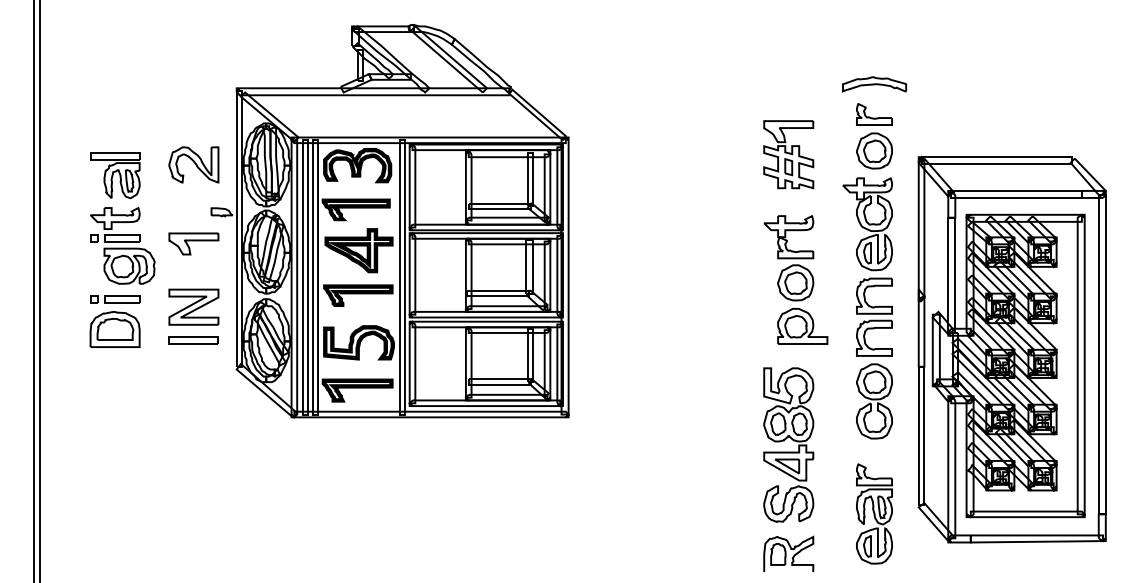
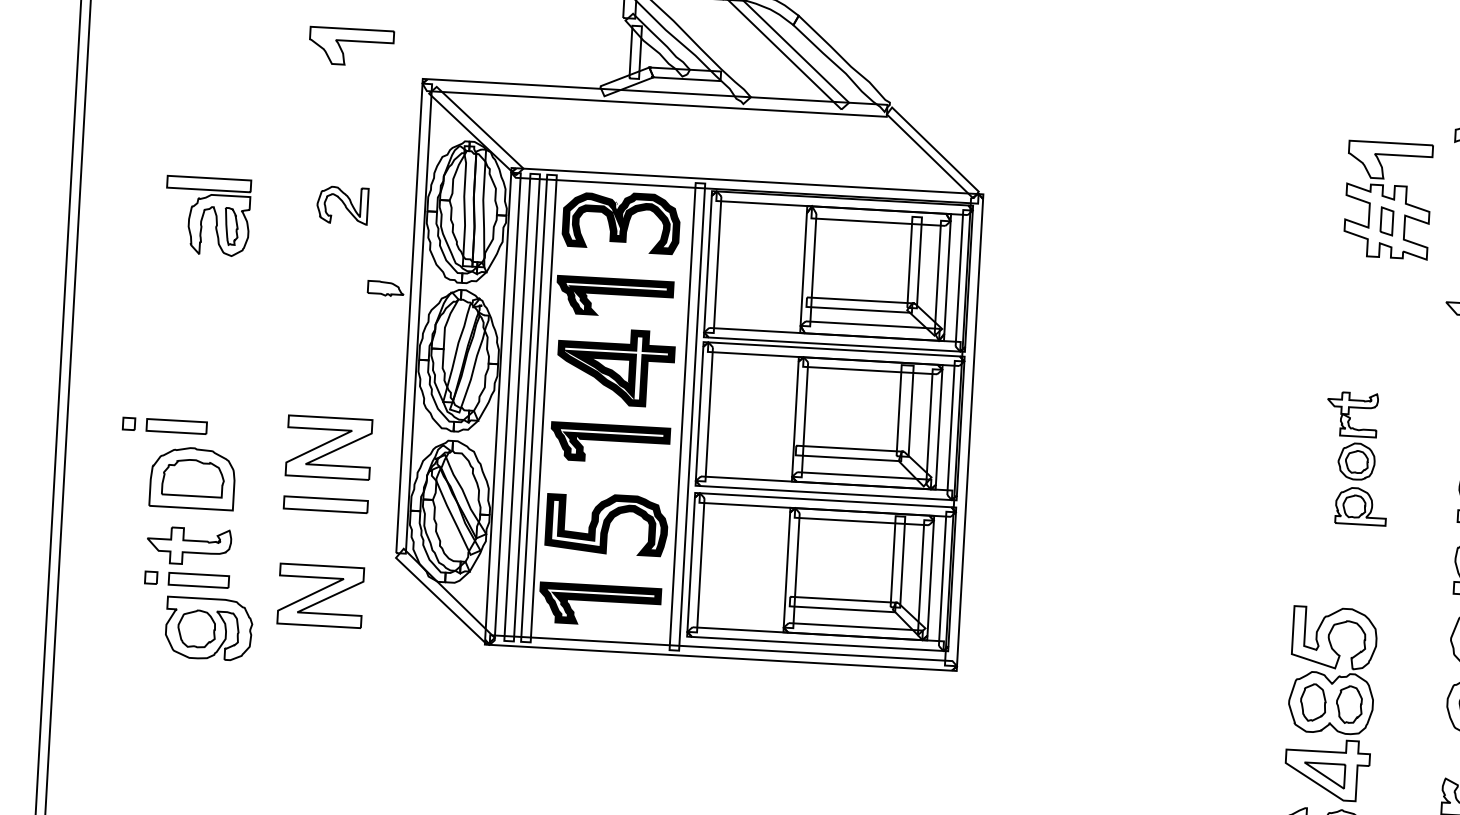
part: (788, 154) -> (1387, 199), moved
part: (193, 164) -> (341, 204), size x0.6
part: (193, 243) -> (350, 46), moved
part: (122, 245) -> (198, 592), moved
part: (795, 279) -> (1356, 457), size x0.6
part: (115, 299) -> (165, 425), moved
part: (193, 393) -> (320, 594), added

